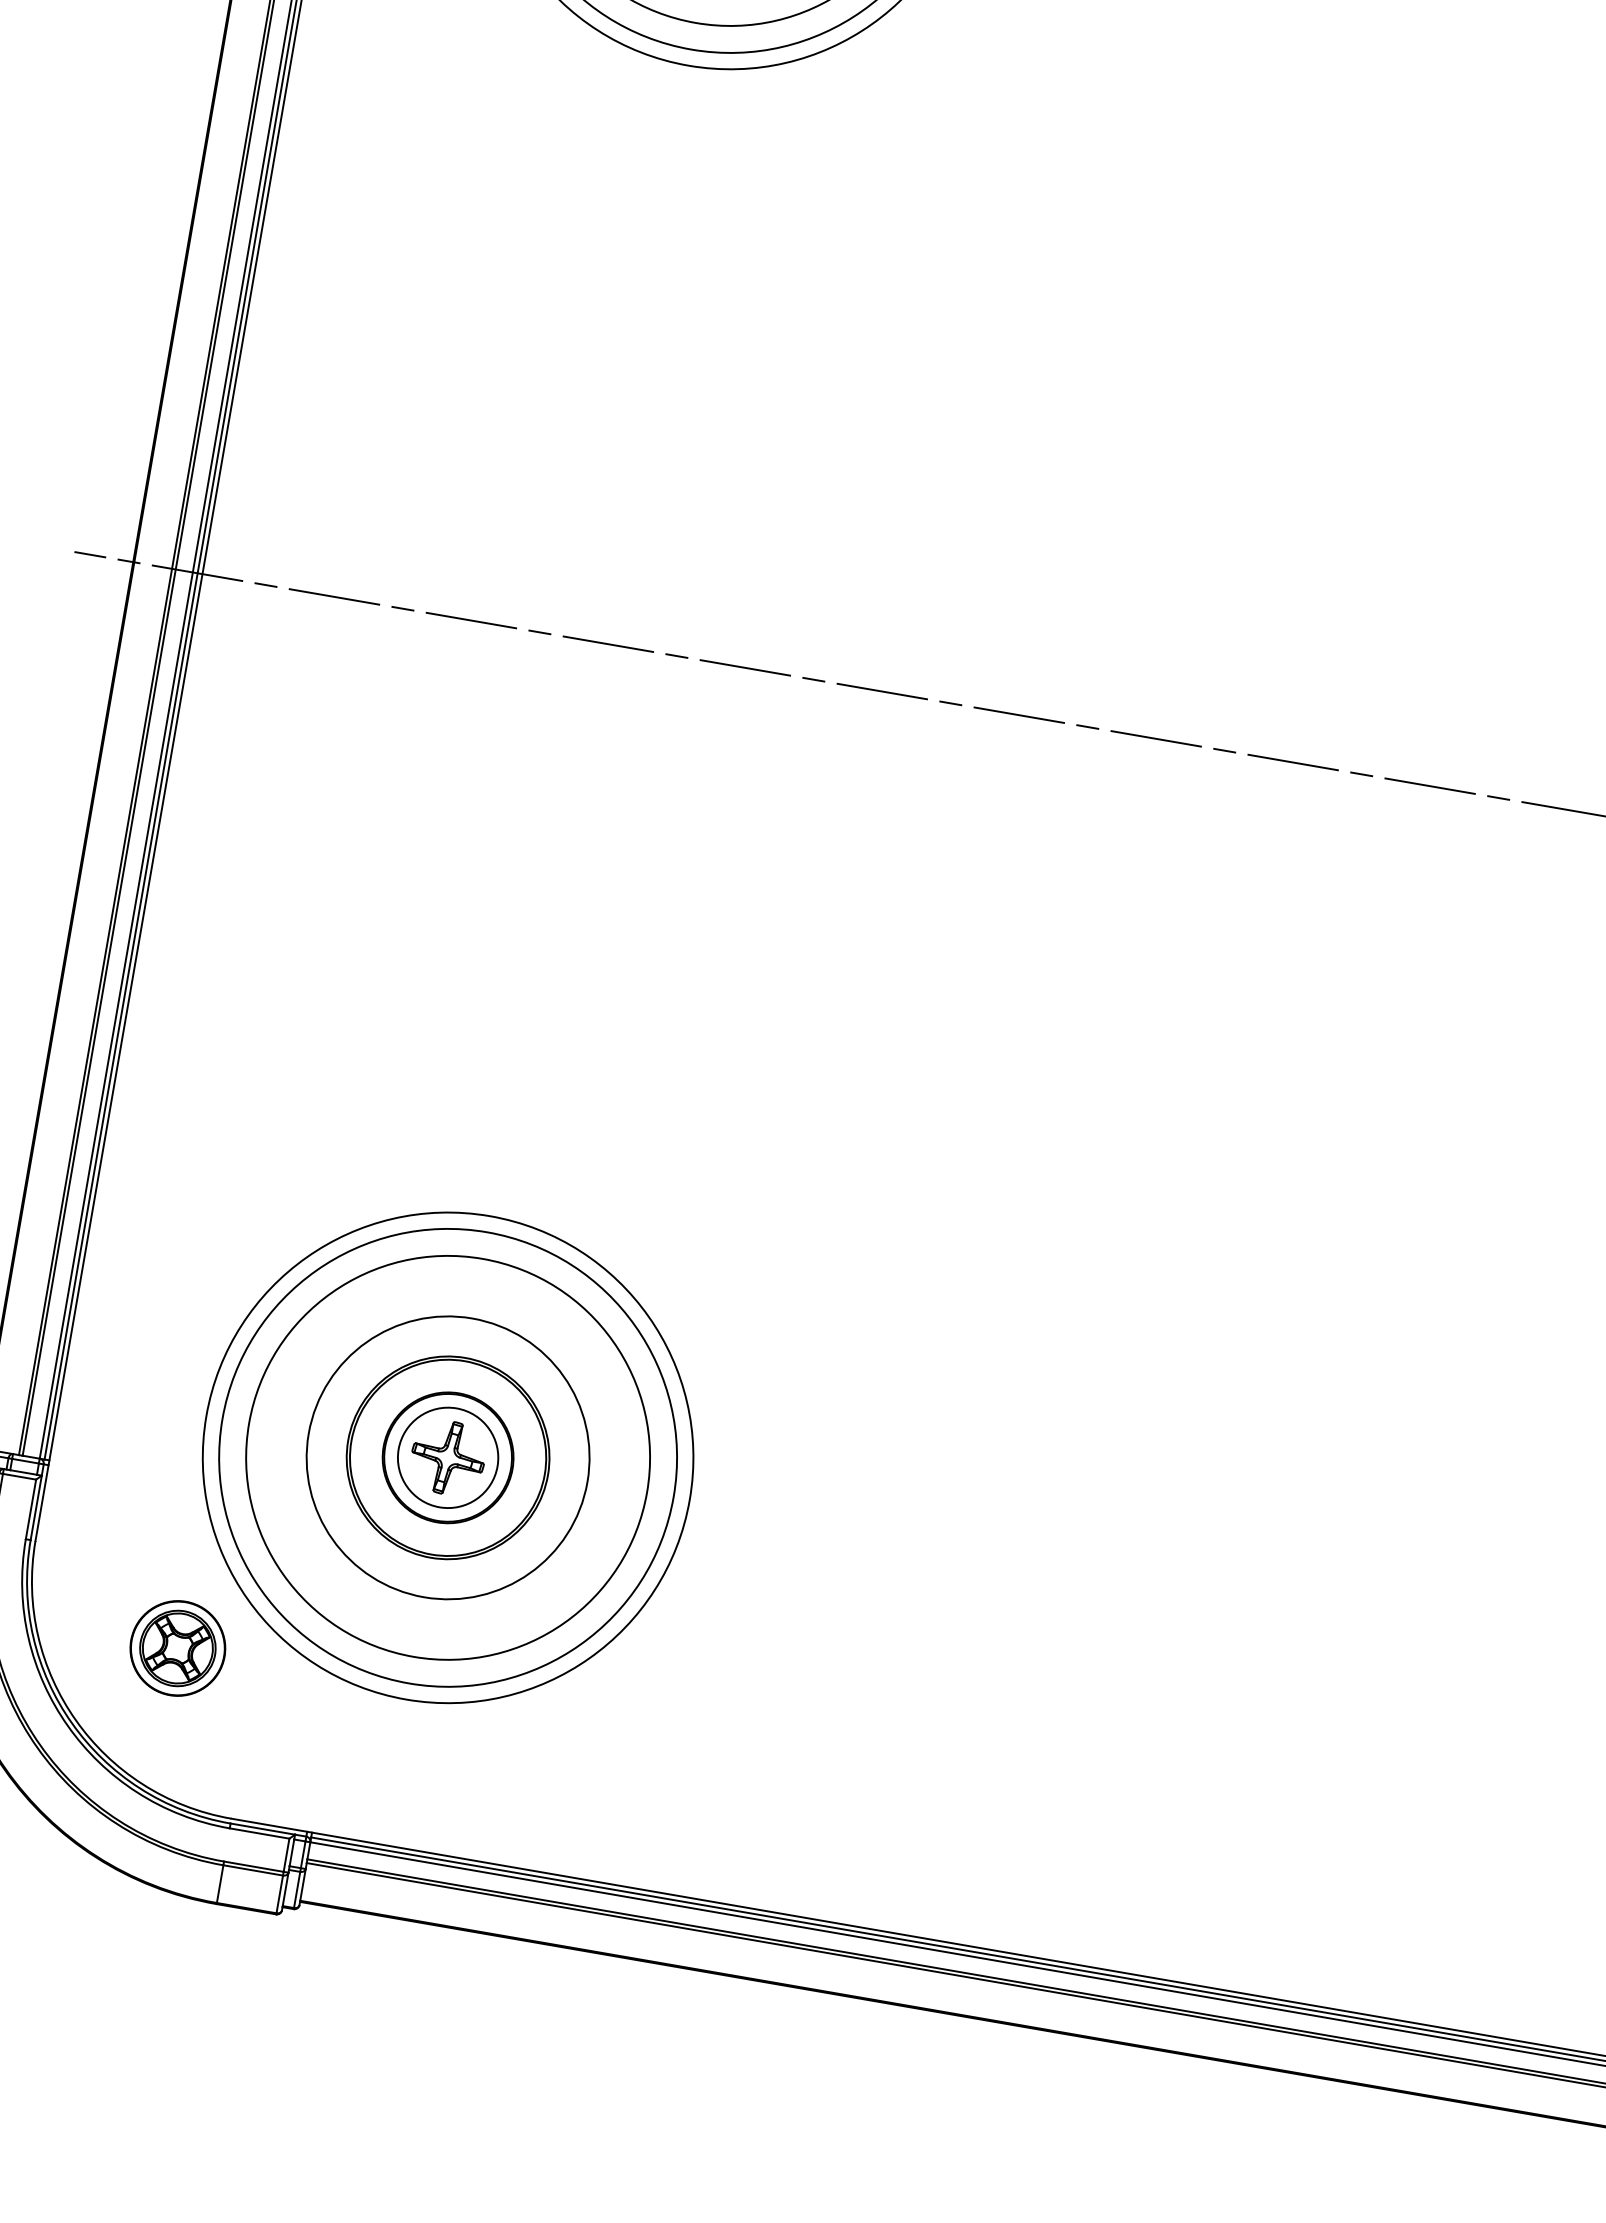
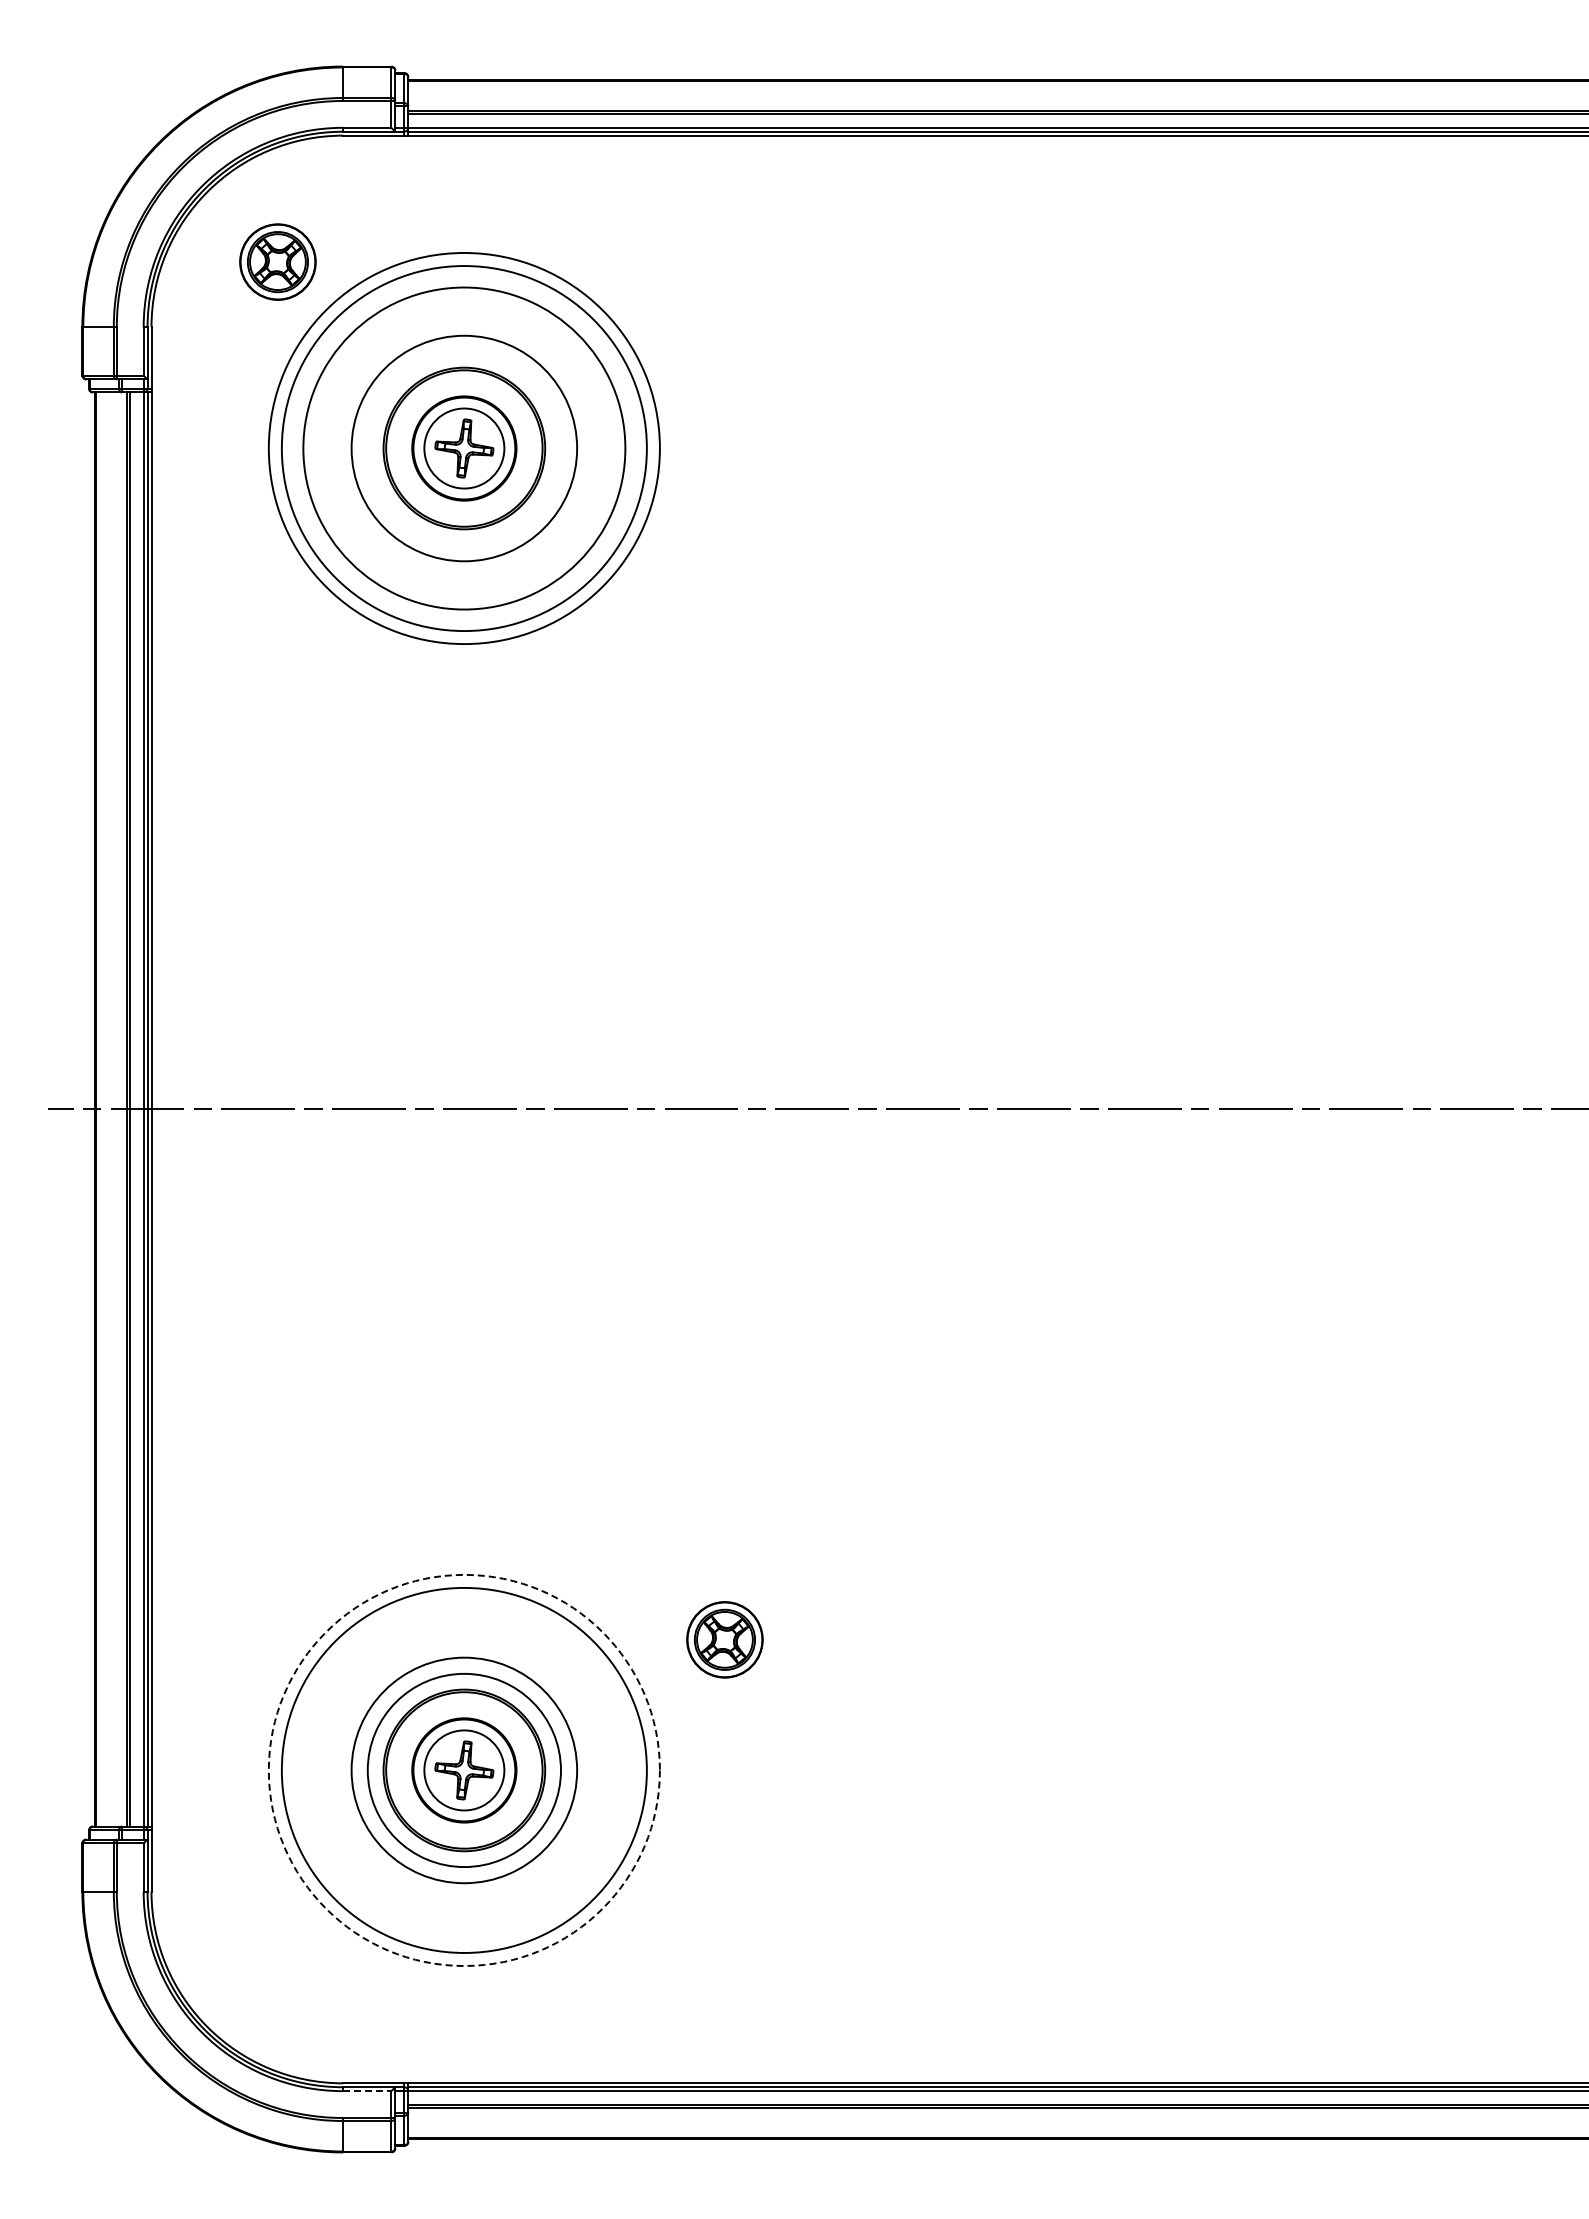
circle: (447, 1457) -> (463, 1770), solid -> dashed
circle: (448, 1457) -> (464, 1770), size x0.6
part: (177, 1647) -> (724, 1639), moved
line: (259, 1833) -> (367, 2091), solid -> dashed

